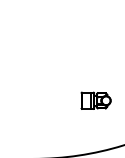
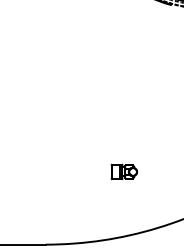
part: (96, 100) -> (124, 171), size x0.7

